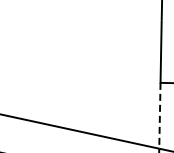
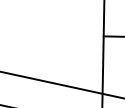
line: (159, 115) -> (102, 64), dashed -> solid

